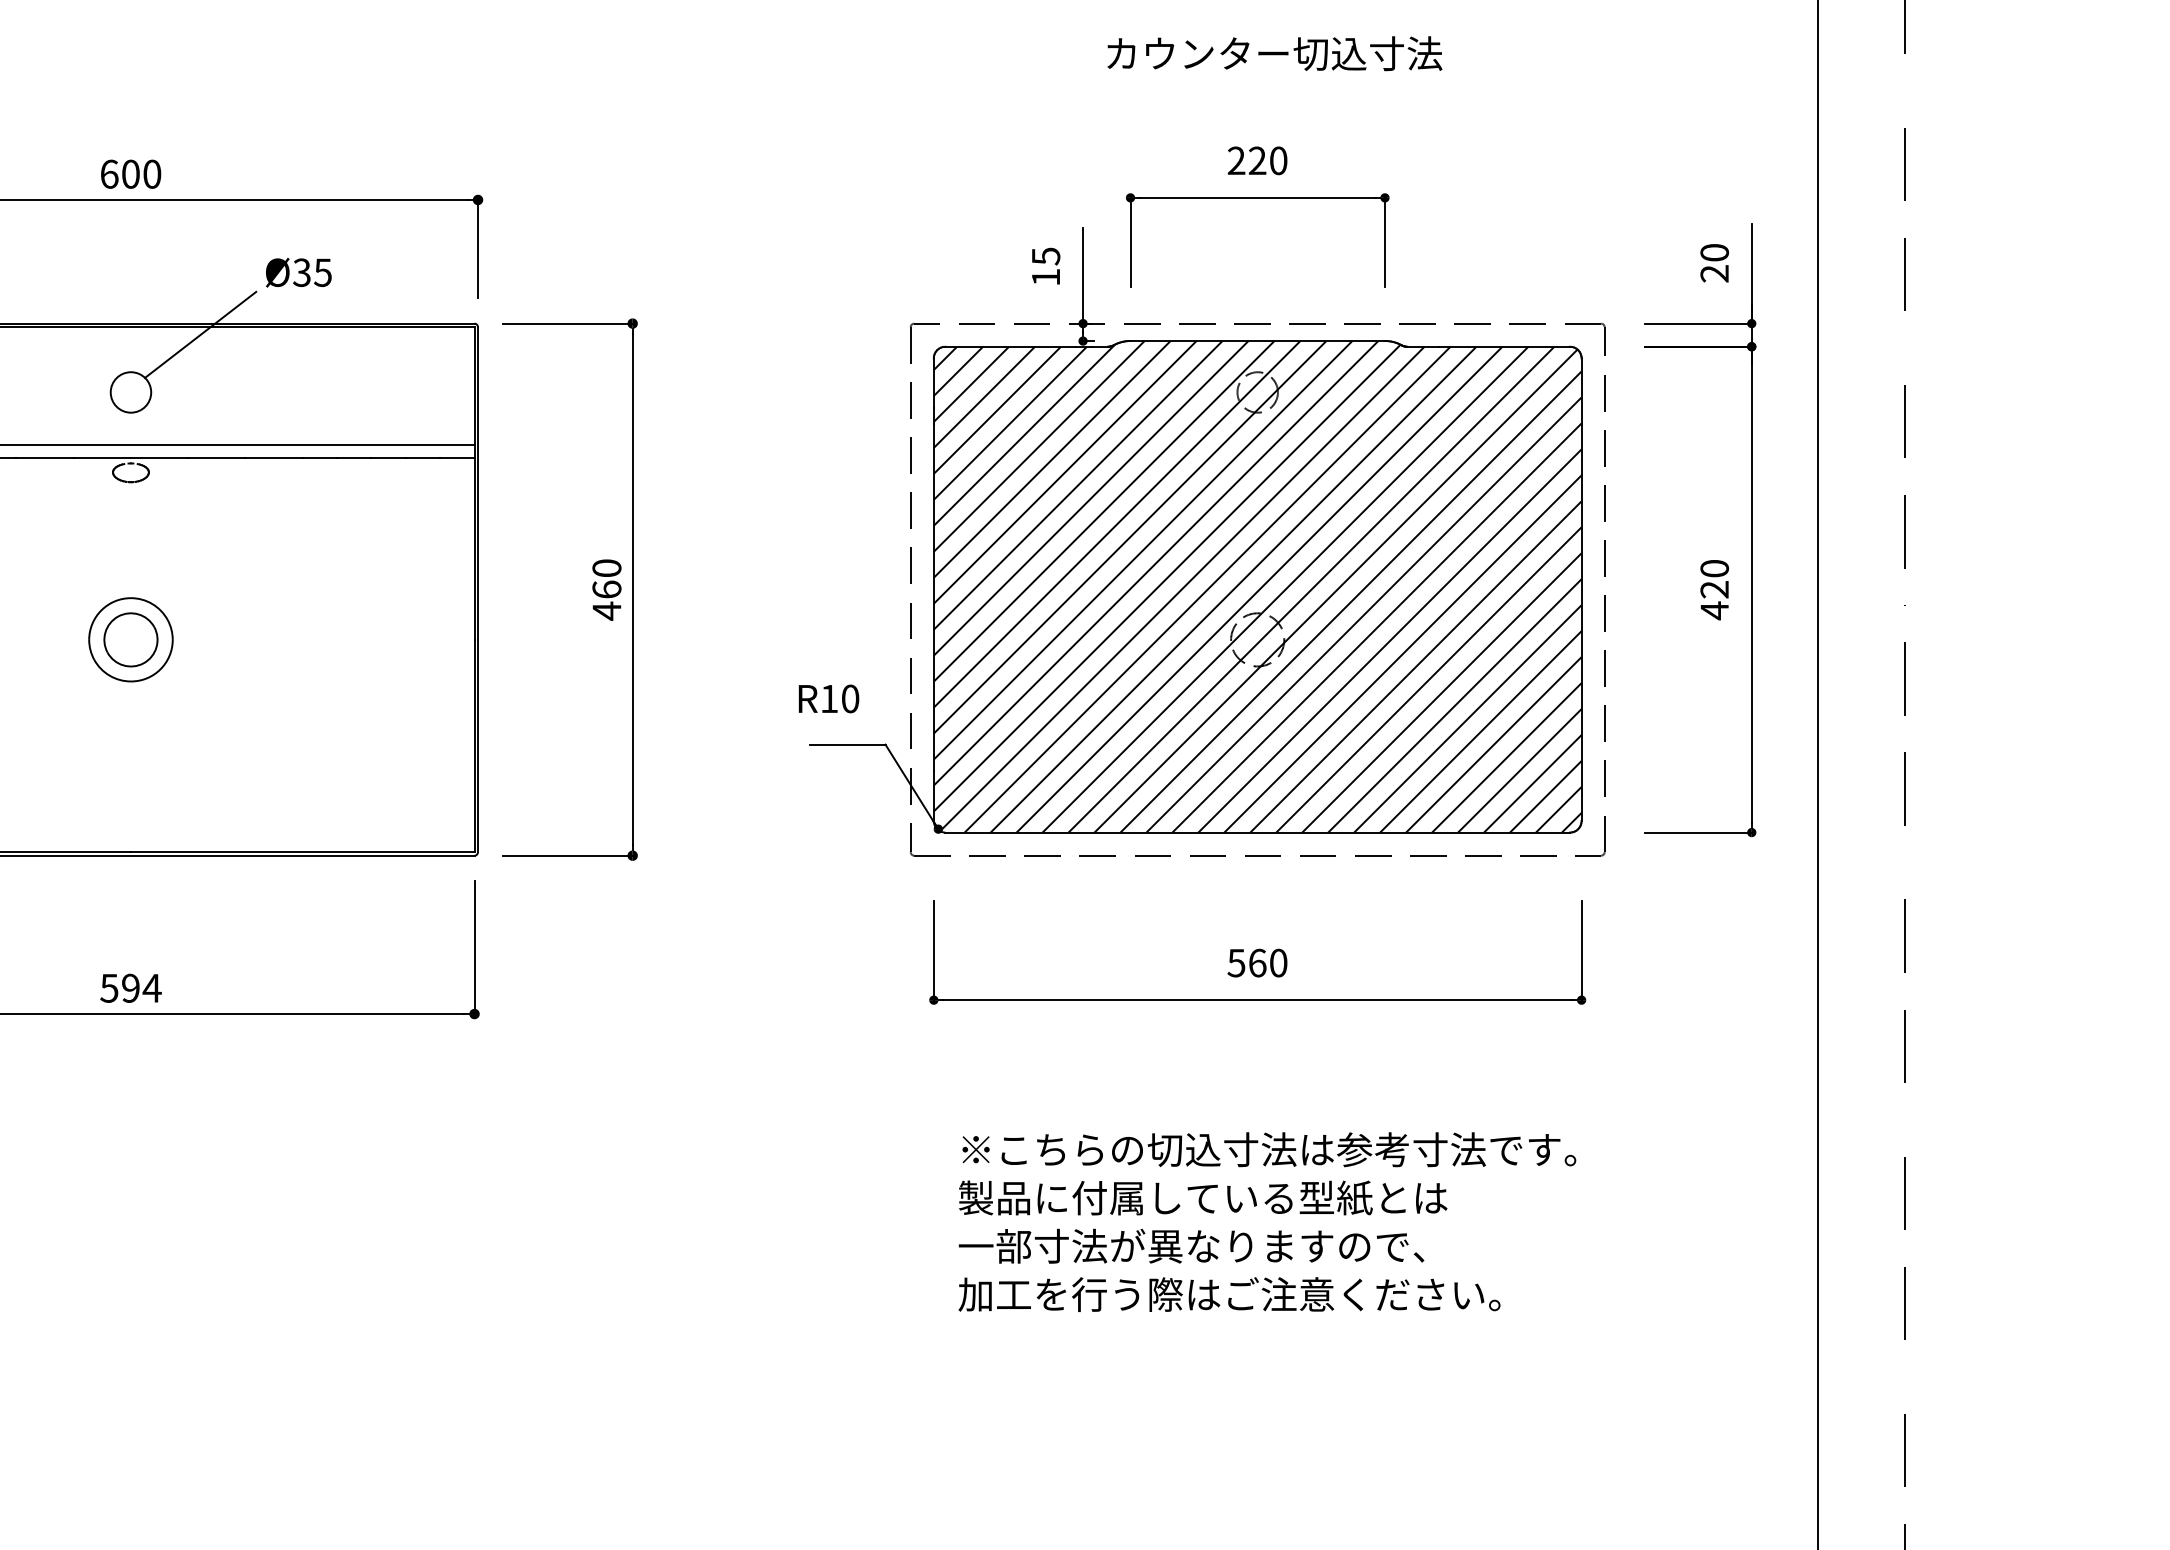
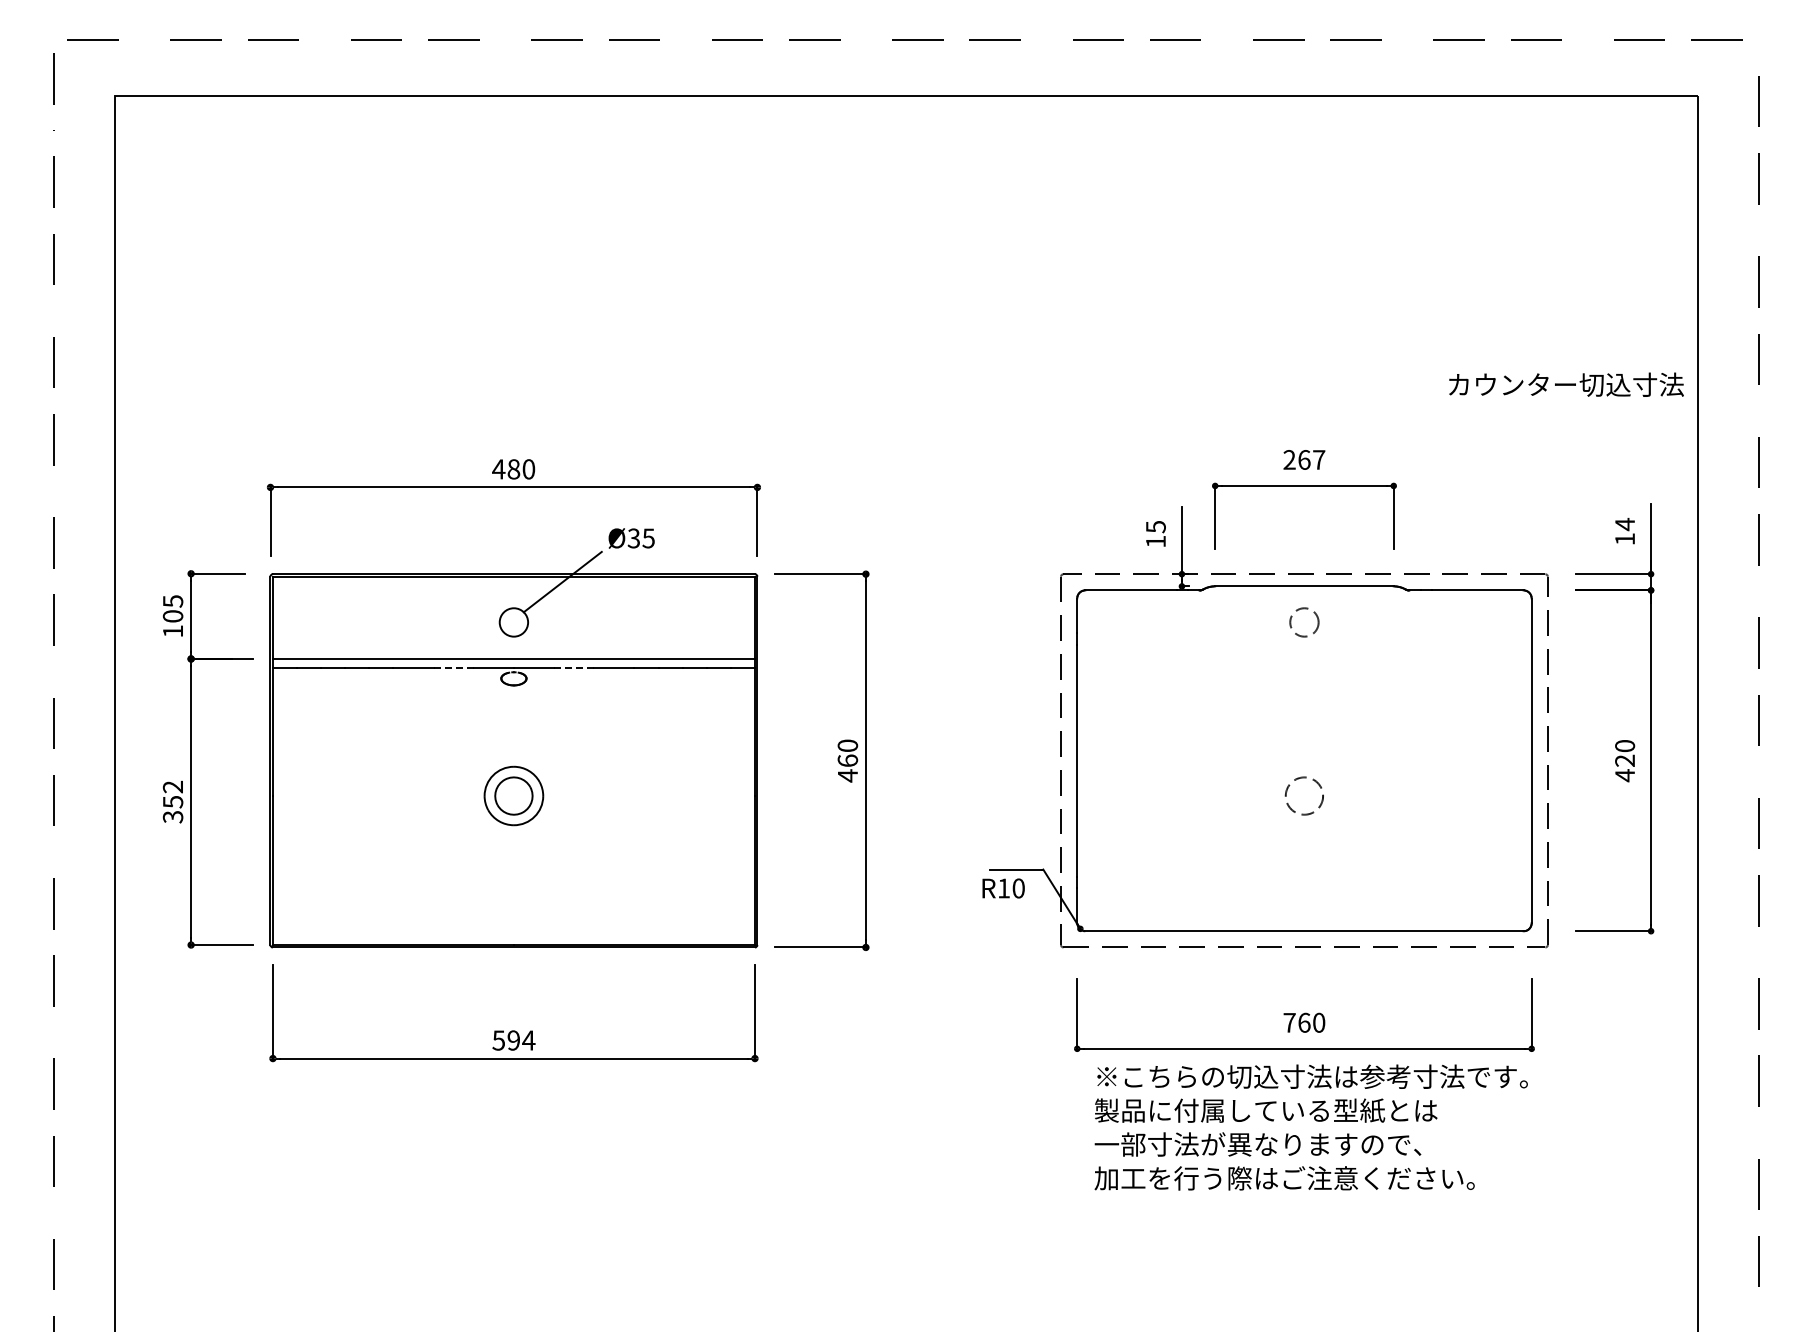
text: (1274, 53) -> (1566, 384), moved
text: (1267, 160) -> (1311, 459), 220 -> 267
text: (120, 174) -> (506, 469), 600 -> 480
text: (1715, 262) -> (1625, 531), 20 -> 14
line: (44, 458) -> (453, 668), solid -> dashed
line: (217, 458) -> (574, 668), solid -> dashed
hatch: (1257, 586) -> (1304, 758), removed
text: (828, 698) -> (1003, 888), moved
text: (1236, 962) -> (1289, 1022), 560 -> 760
text: (1266, 1222) -> (1310, 1127), moved

